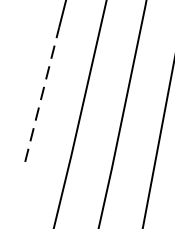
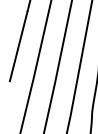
line: (41, 94) -> (18, 46), dashed -> solid

